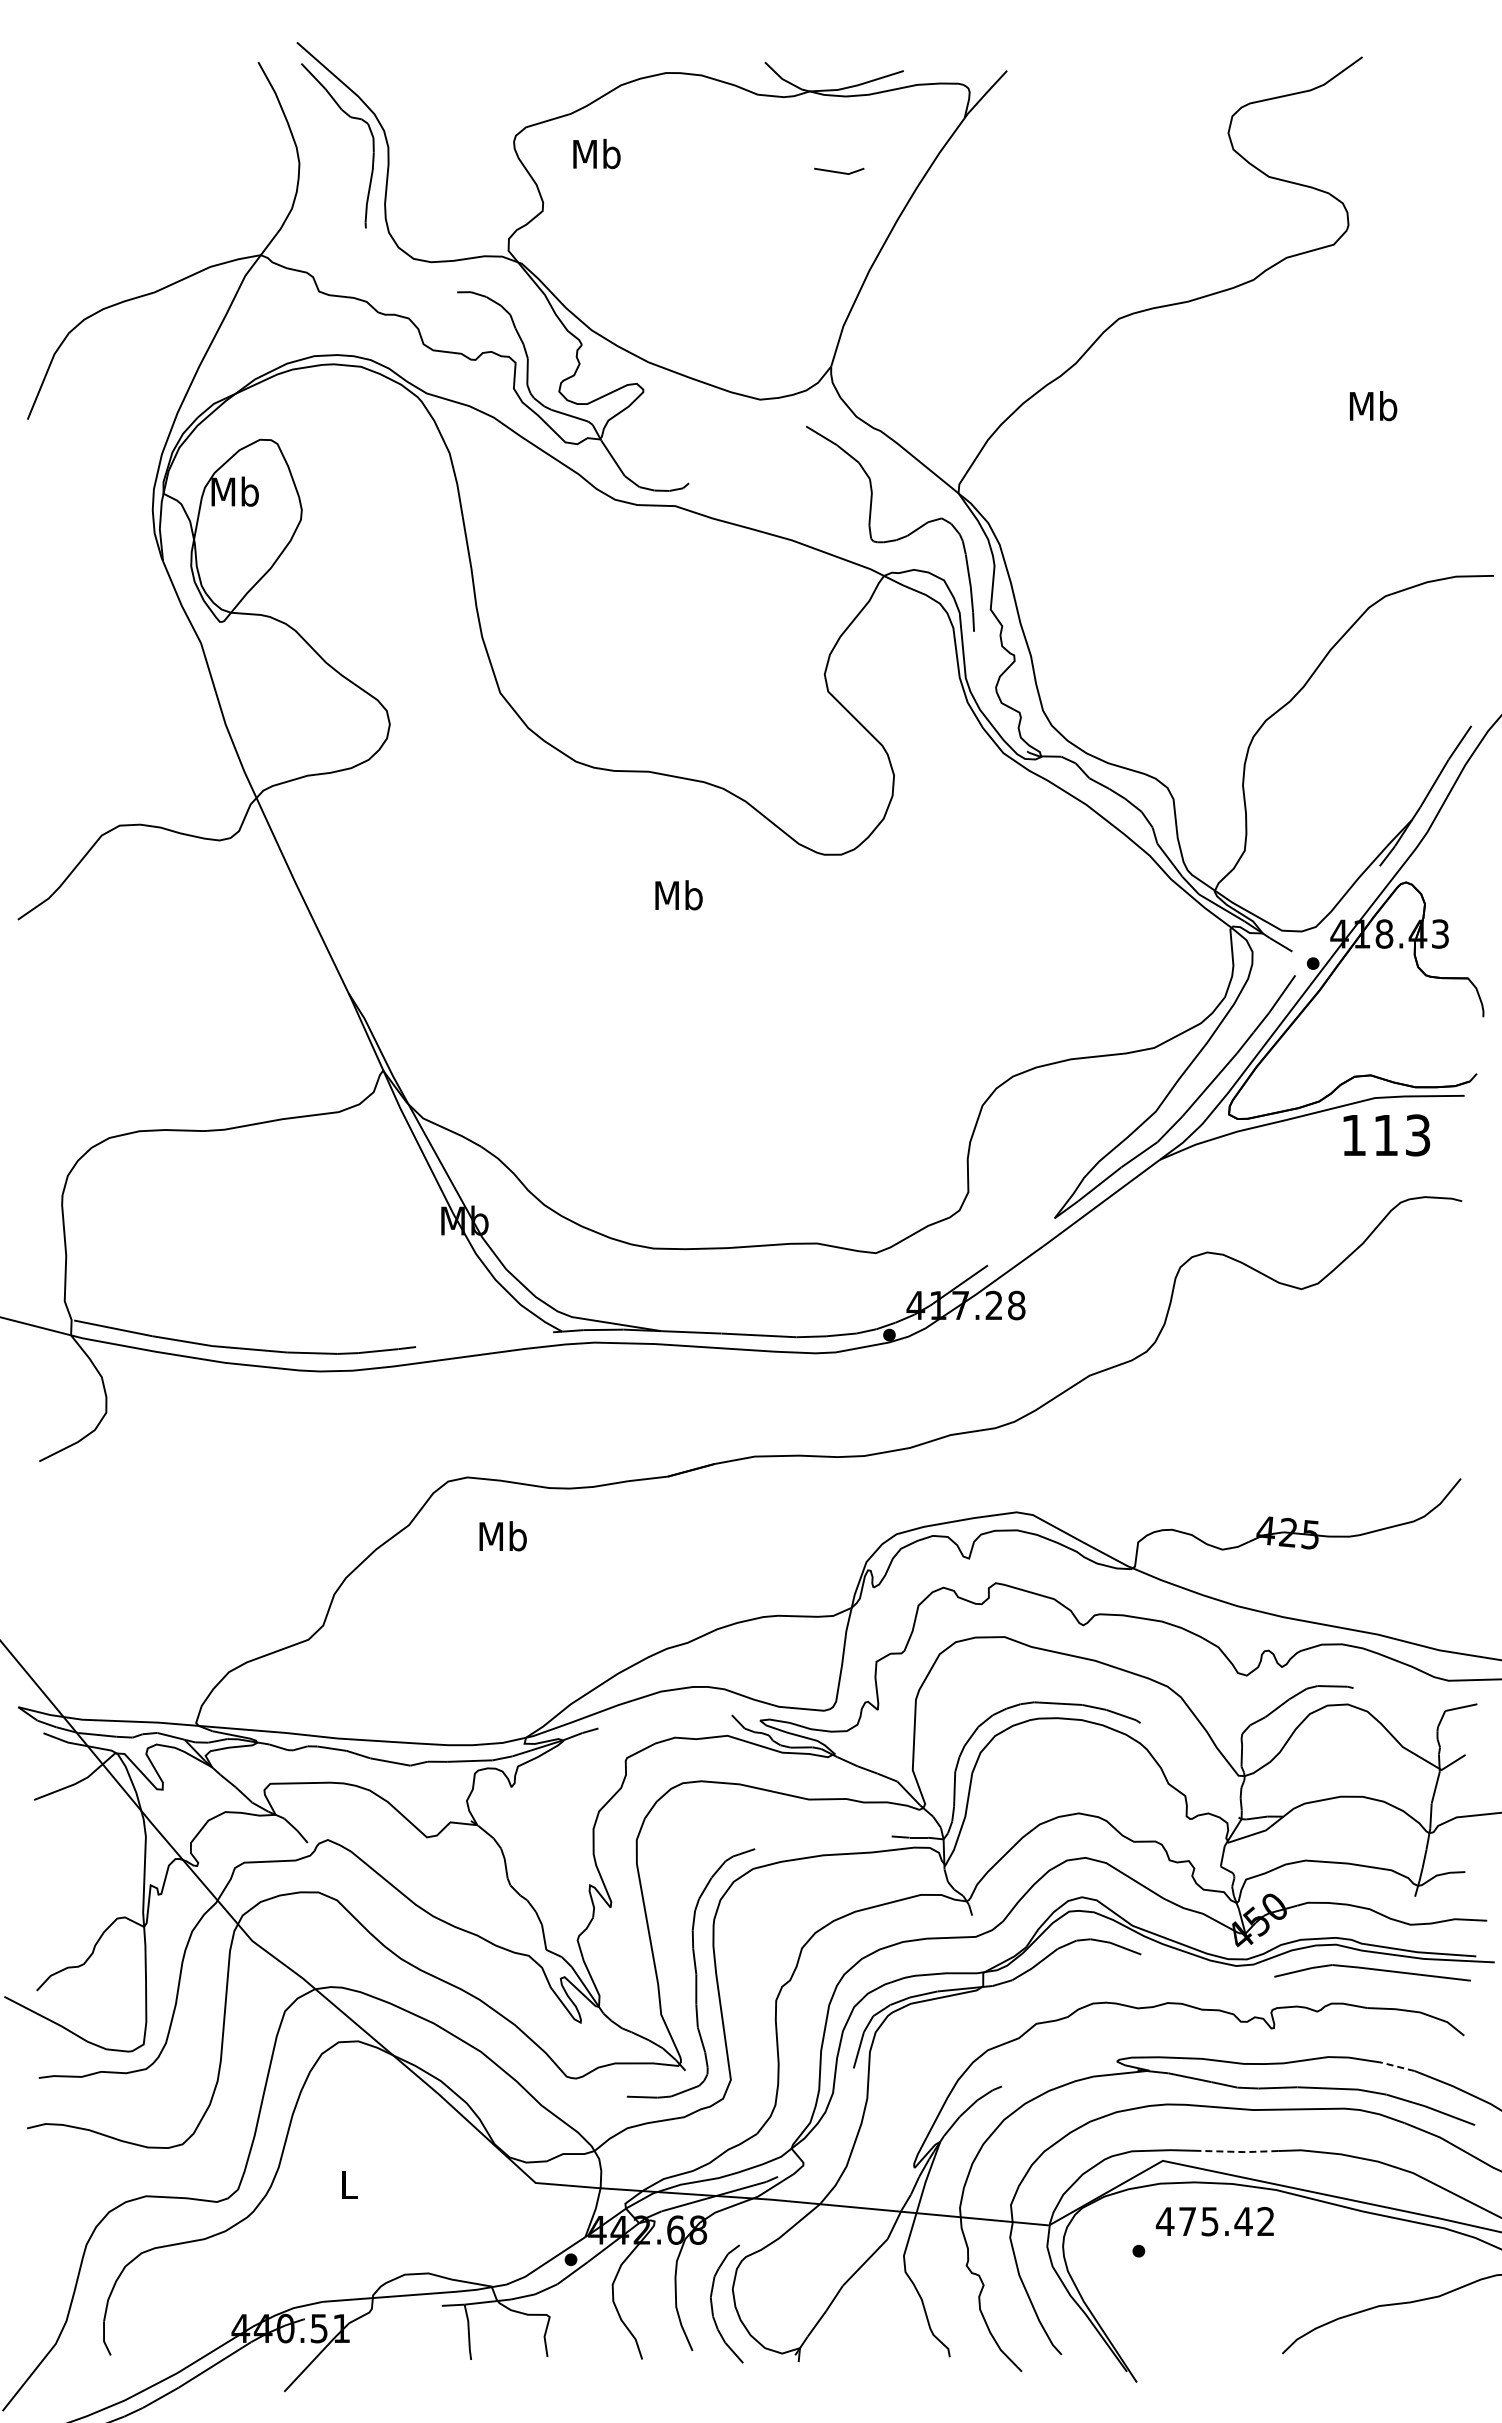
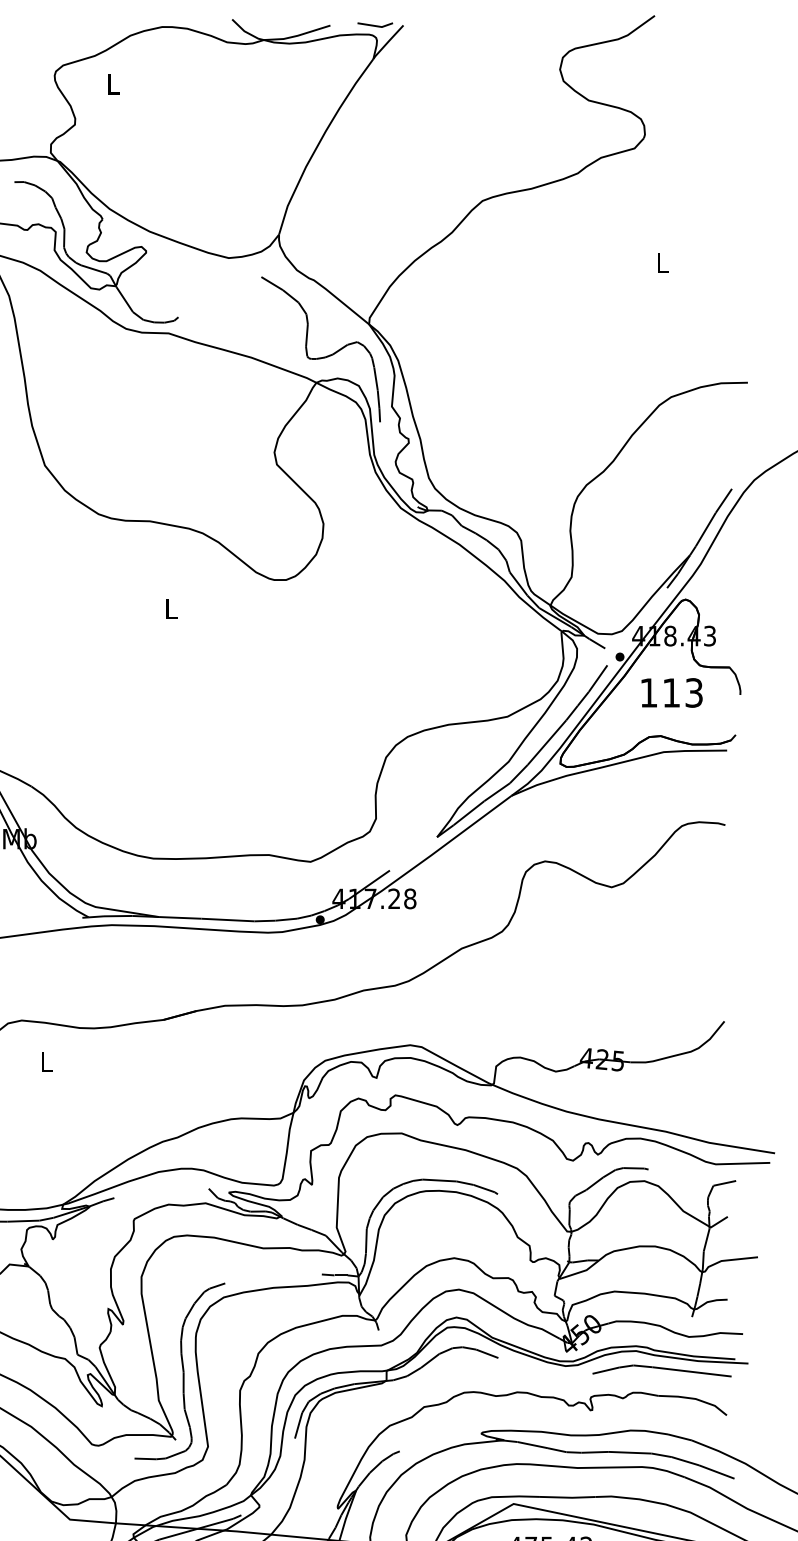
text: (596, 153) -> (113, 83), Mb -> L
line: (839, 171) -> (375, 25), moved
text: (1373, 406) -> (662, 262), Mb -> L
text: (678, 895) -> (171, 608), Mb -> L
text: (1386, 1135) -> (671, 693), moved
text: (502, 1536) -> (46, 1062), Mb -> L
line: (1397, 2066) -> (679, 1437), dashed -> solid
line: (1239, 2151) -> (567, 1497), dashed -> solid

